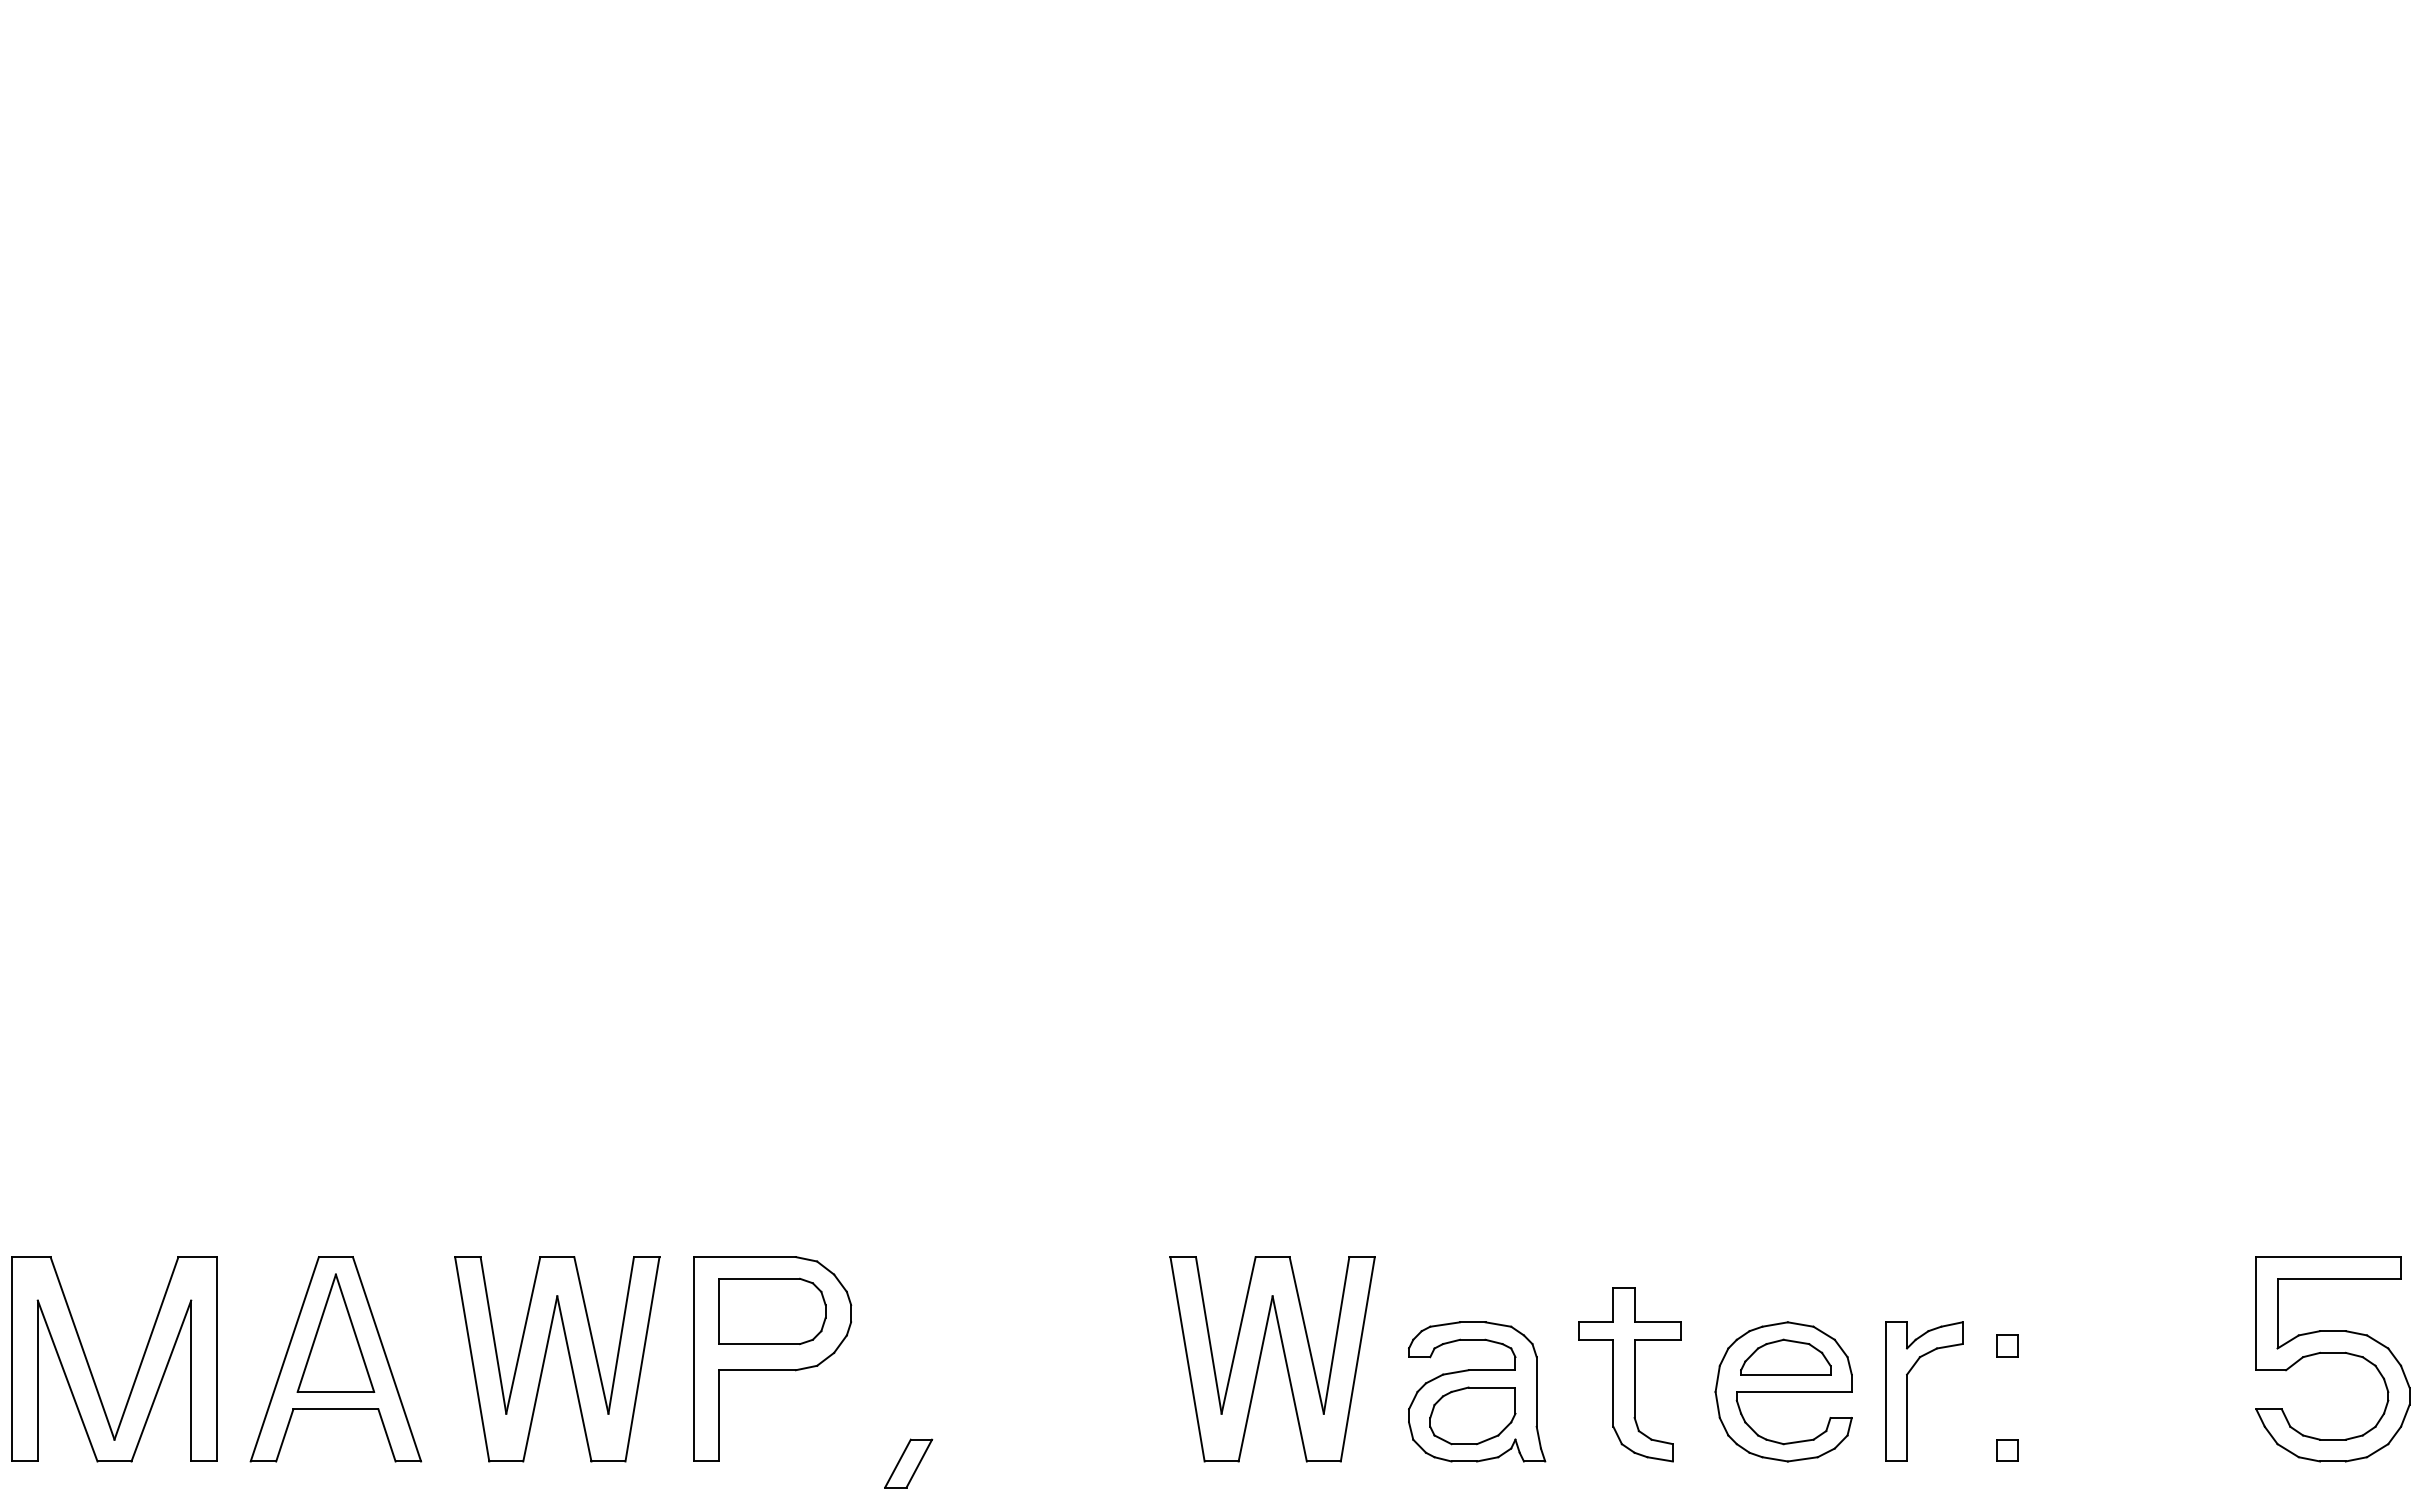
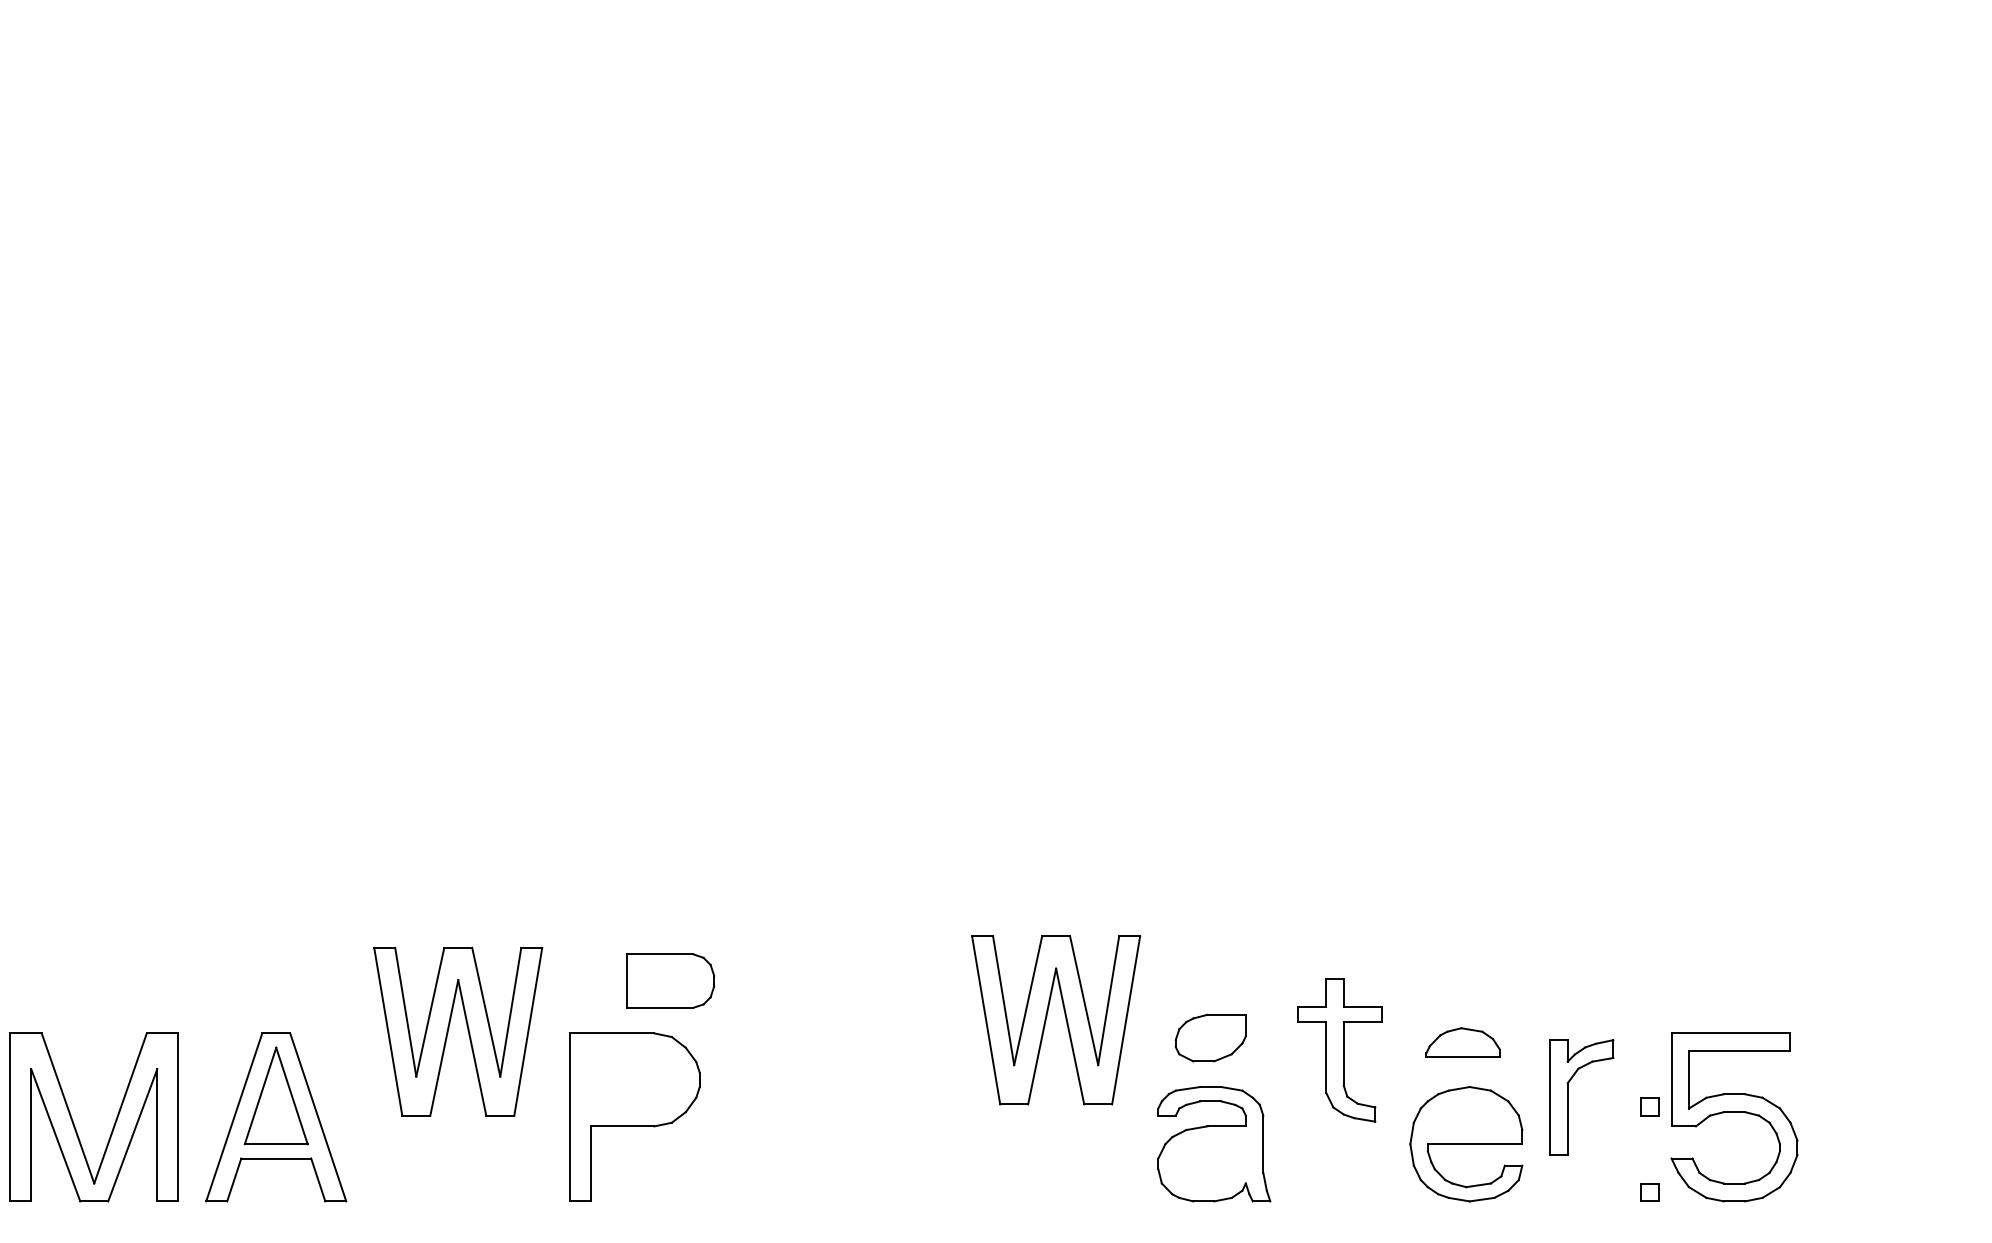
part: (772, 1310) -> (670, 980), moved
part: (568, 1356) -> (467, 1029), moved
part: (1261, 1356) -> (1046, 1018), moved
part: (1785, 1356) -> (1462, 1041), moved
part: (2332, 1359) -> (1734, 1117), moved
part: (1629, 1374) -> (1339, 1050), moved
part: (1907, 1391) -> (1568, 1097), moved
part: (1472, 1415) -> (1210, 1037), moved
part: (908, 1463) -> (746, 1203), removed

